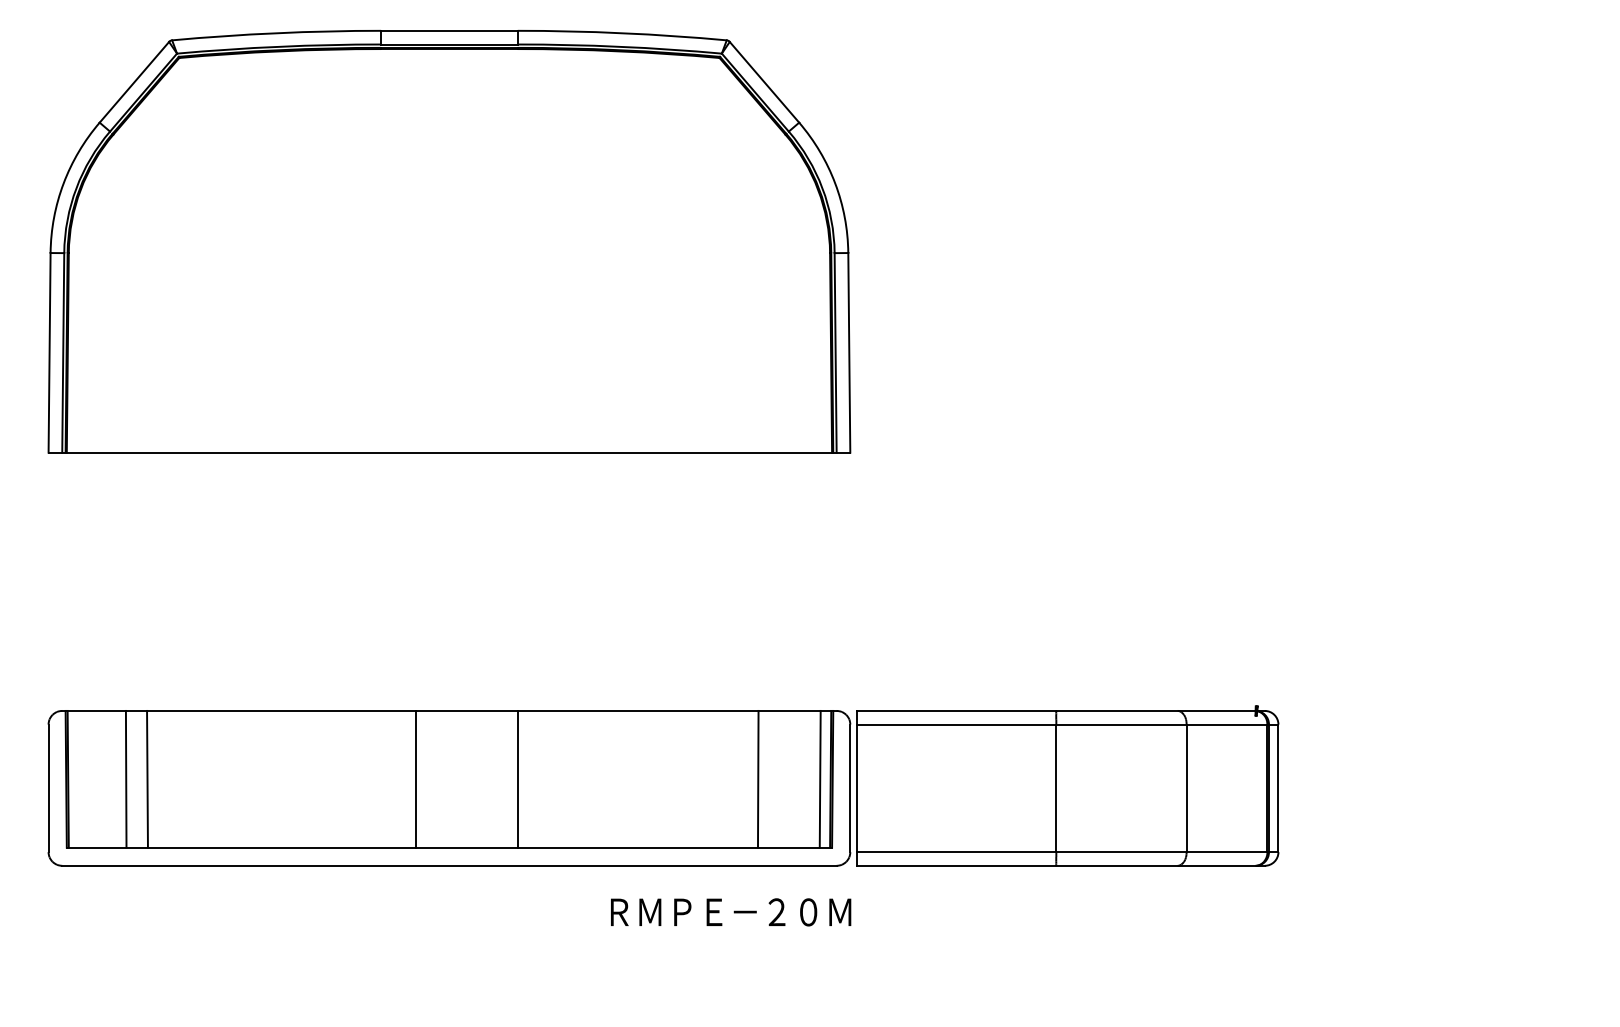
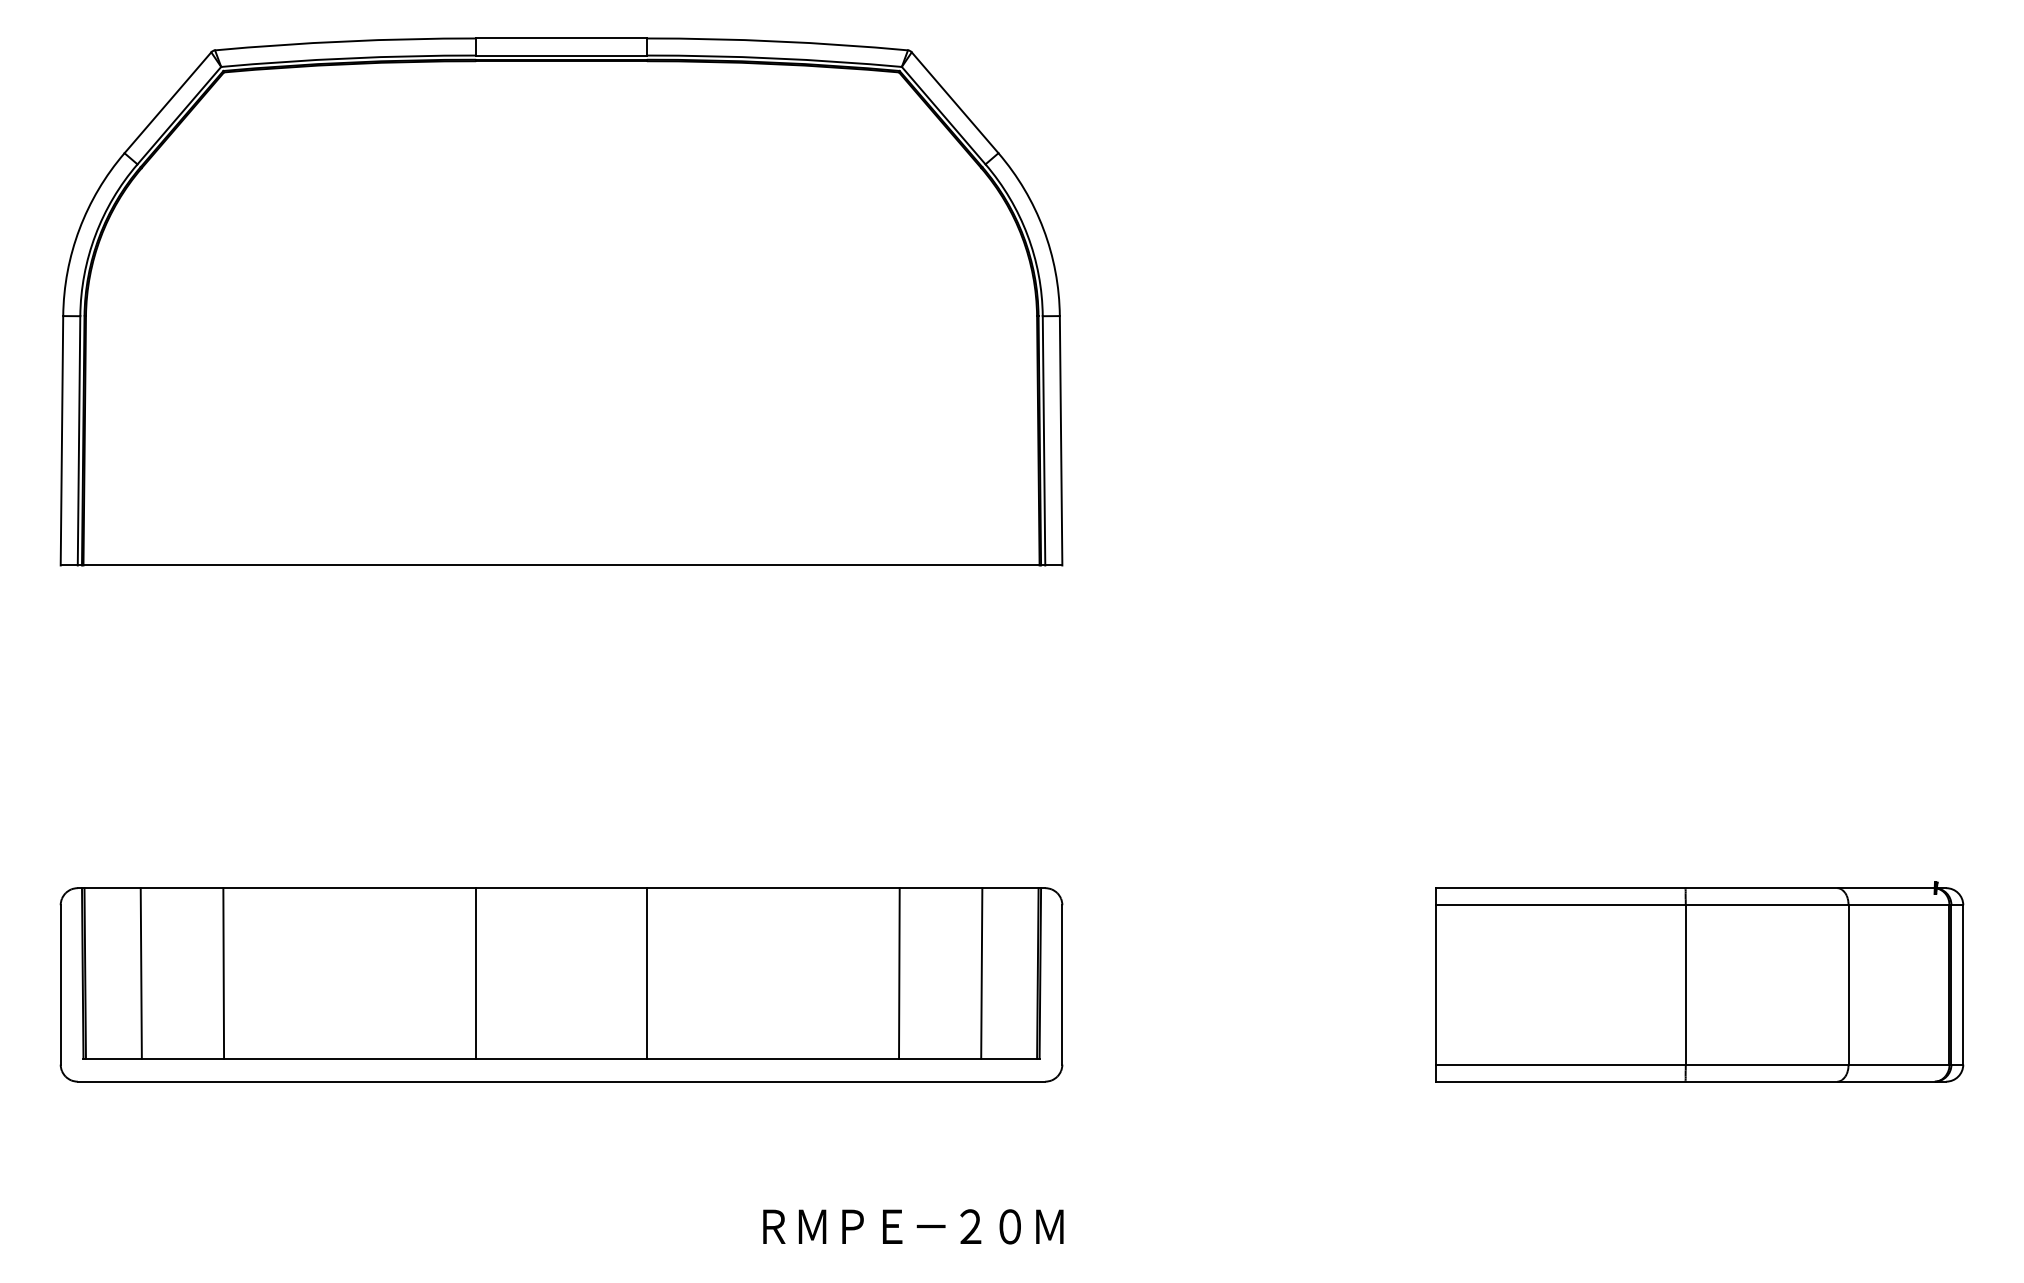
line: (126, 779) -> (223, 973), moved
line: (146, 779) -> (140, 973), moved
line: (416, 779) -> (476, 973), moved
line: (758, 779) -> (899, 973), moved
line: (820, 779) -> (981, 973), moved
part: (1067, 785) -> (1699, 981), moved
text: (731, 912) -> (913, 1226), moved

